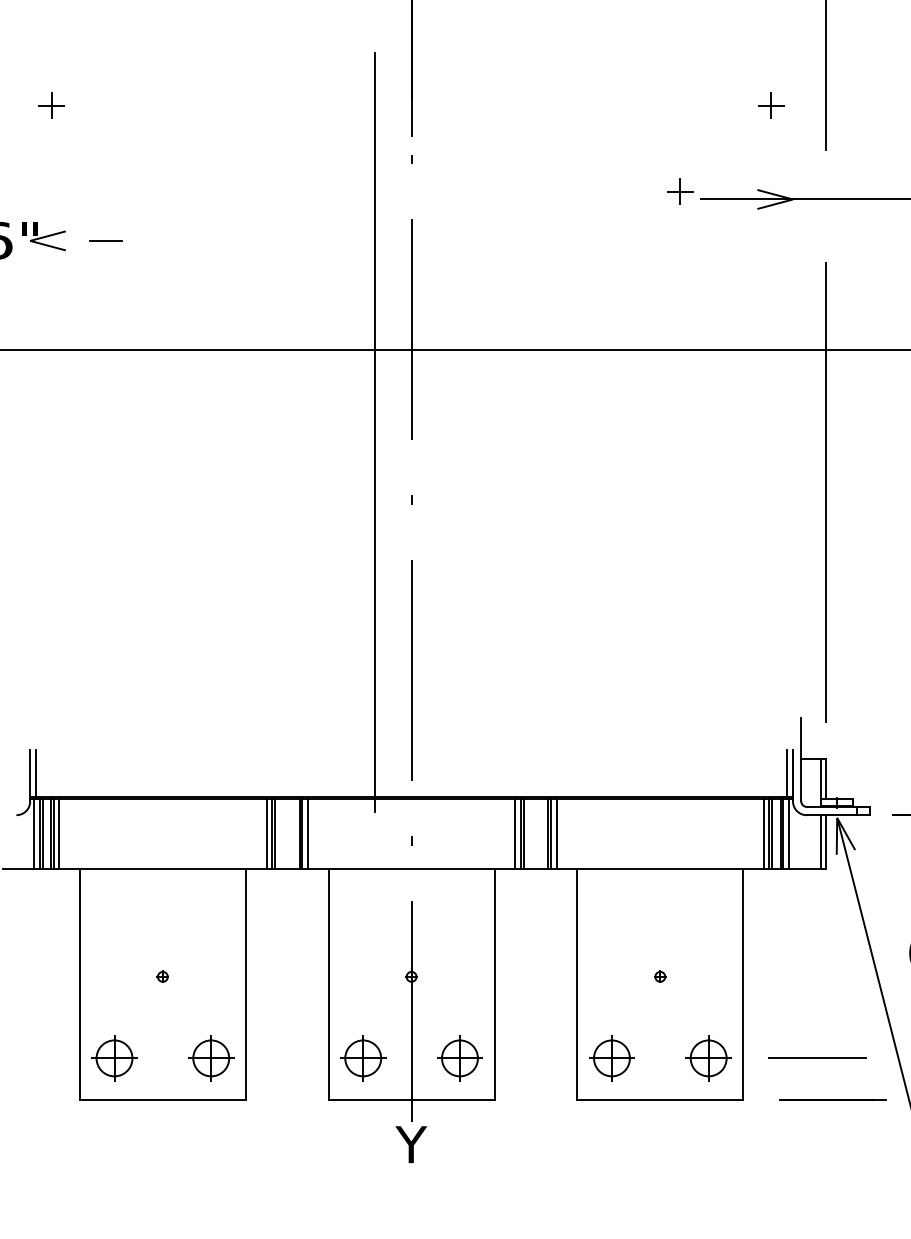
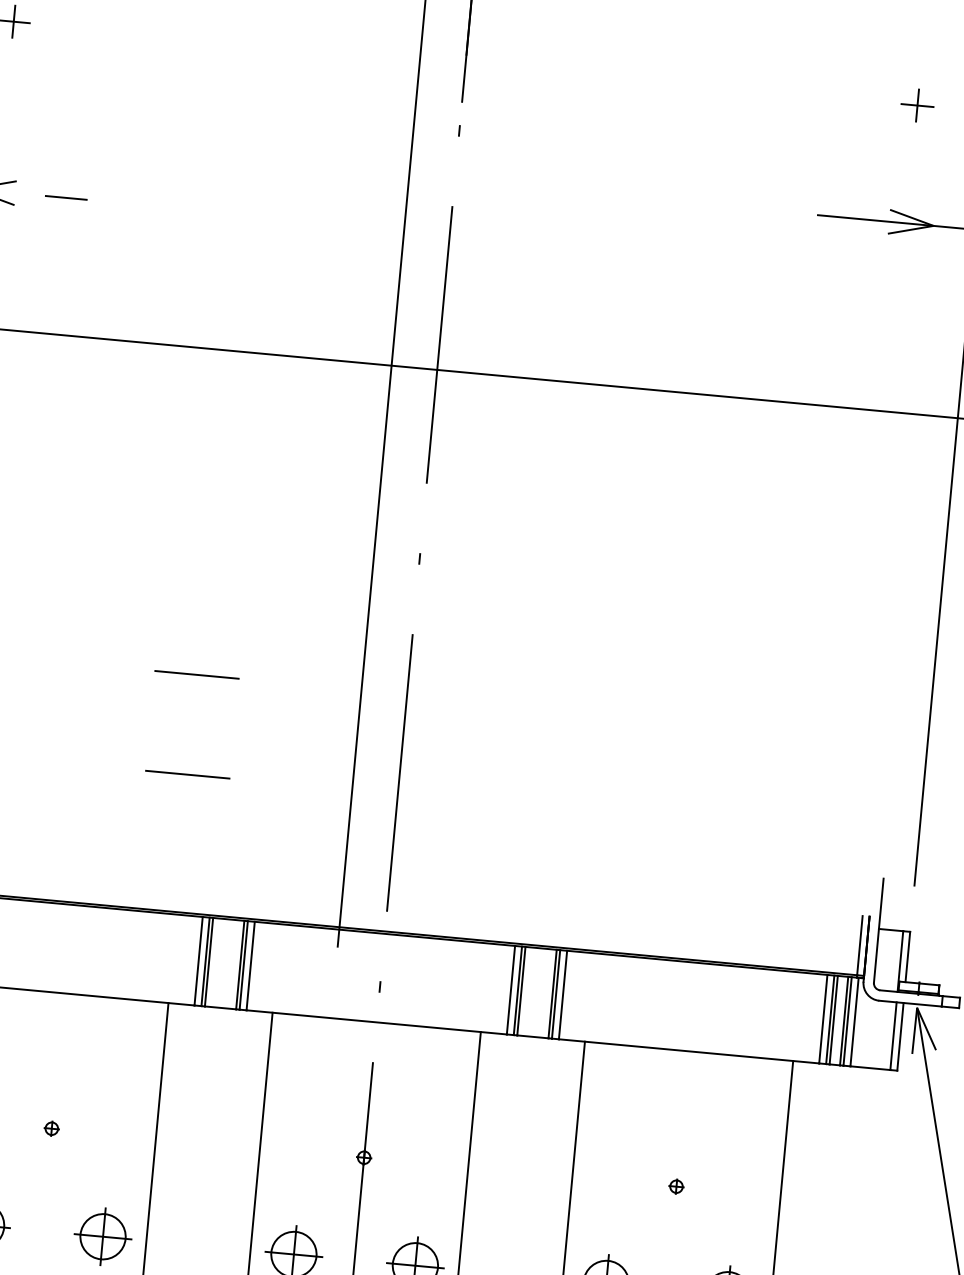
part: (680, 191) -> (793, 202), removed
line: (244, 607) -> (197, 674), added
line: (243, 686) -> (186, 773), added

